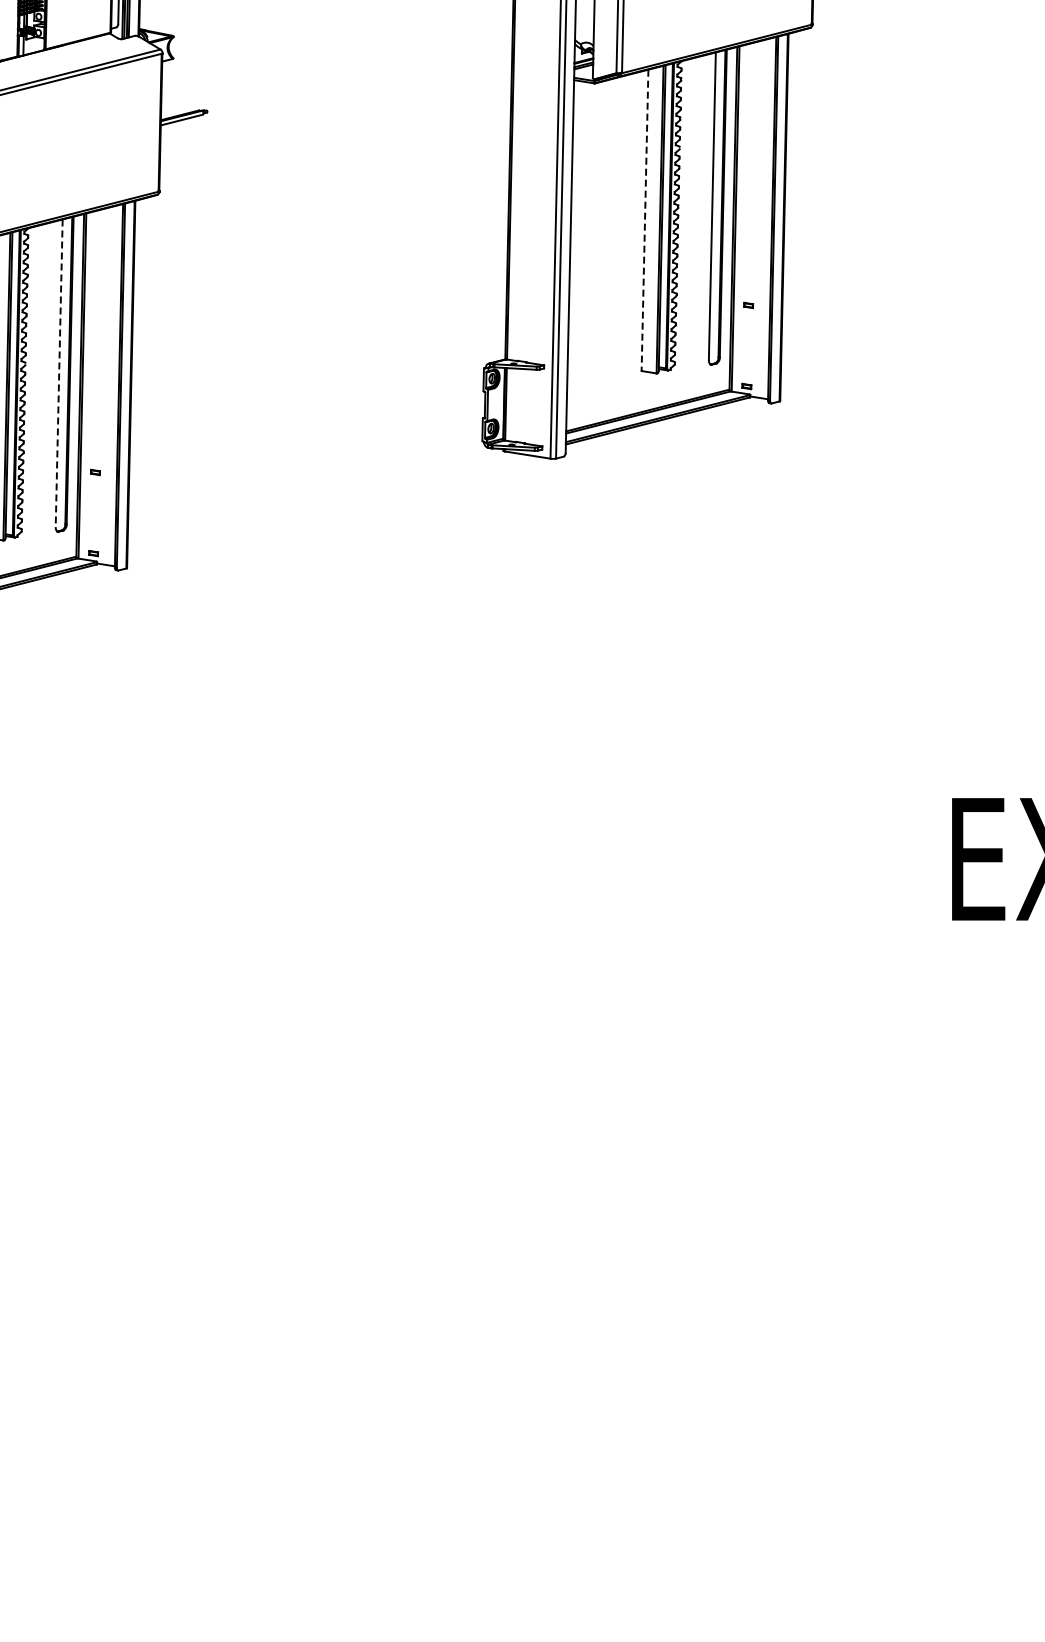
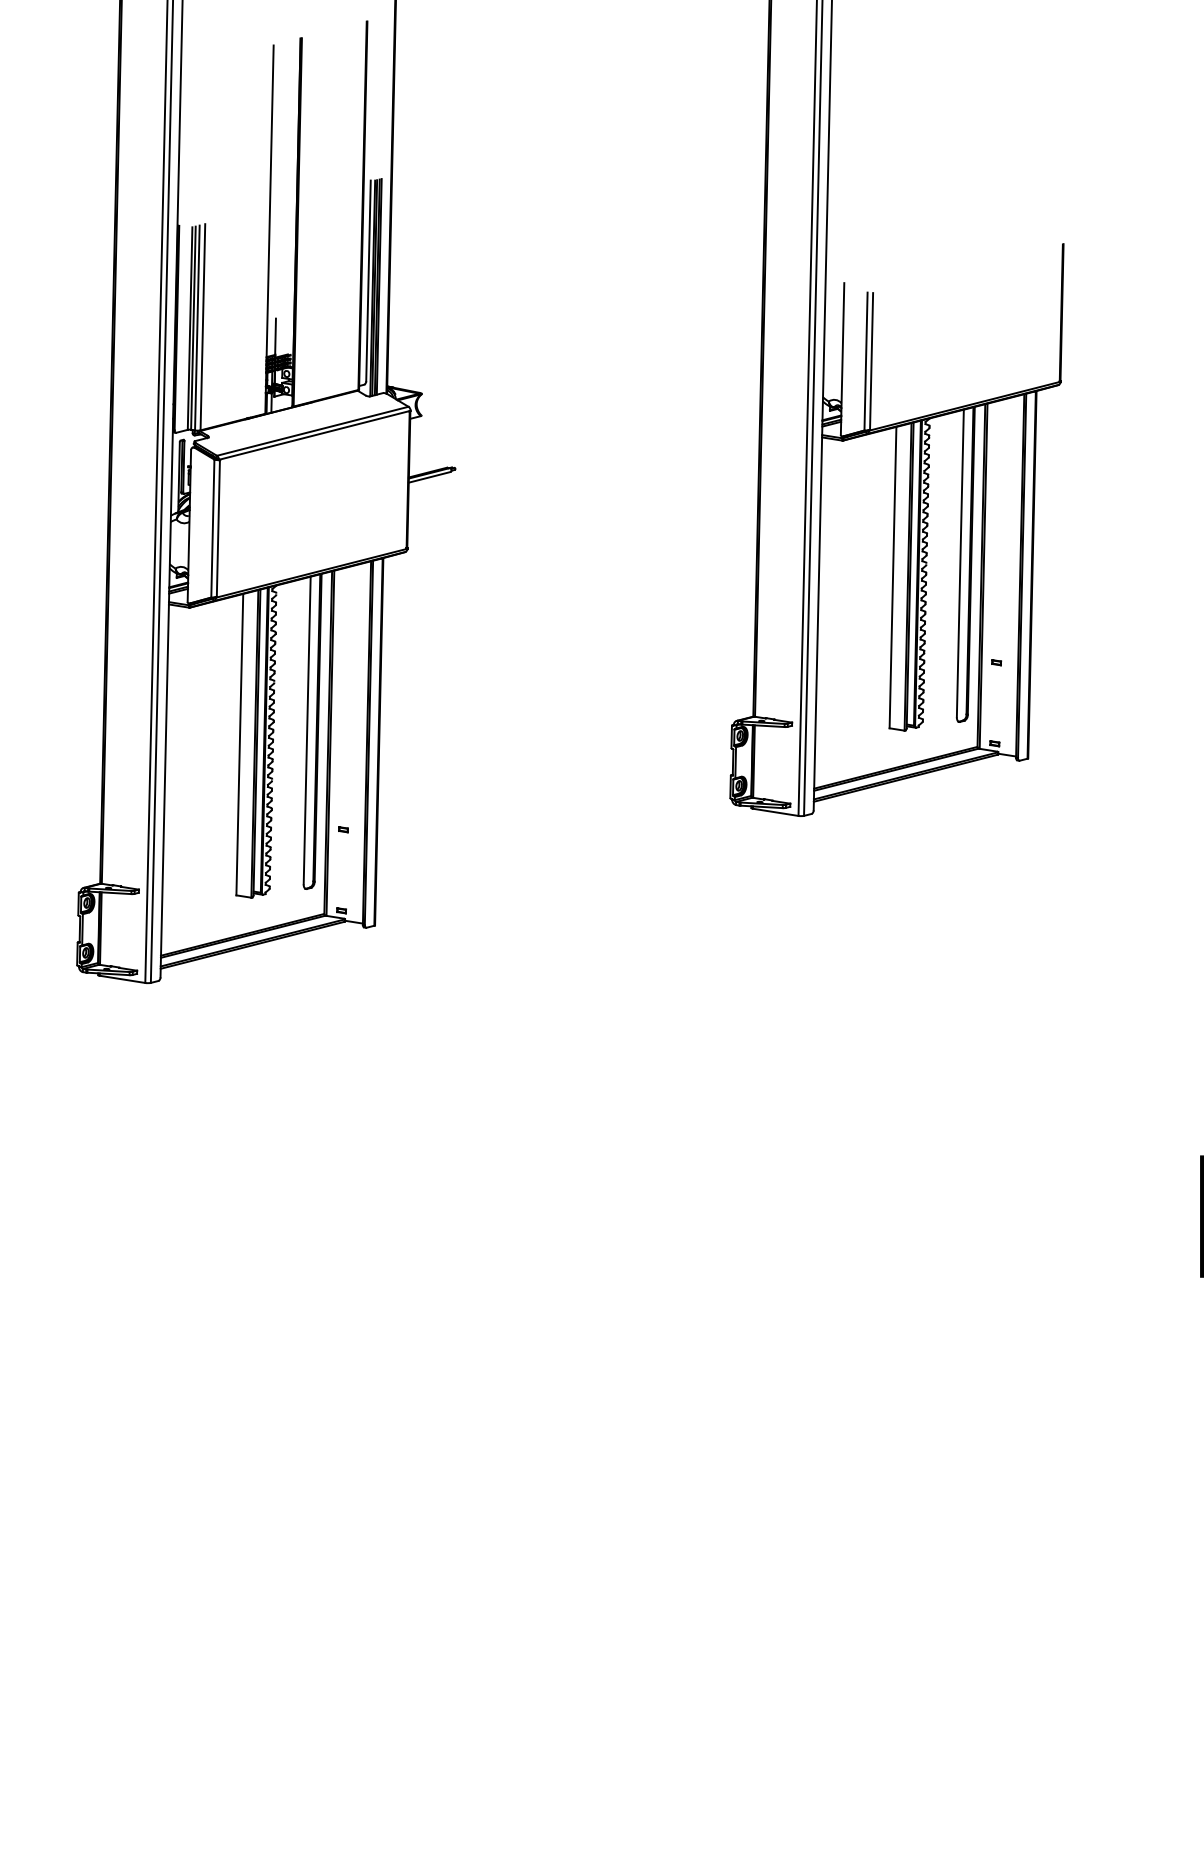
line: (645, 220) -> (893, 577), dashed -> solid
line: (59, 373) -> (307, 730), dashed -> solid

